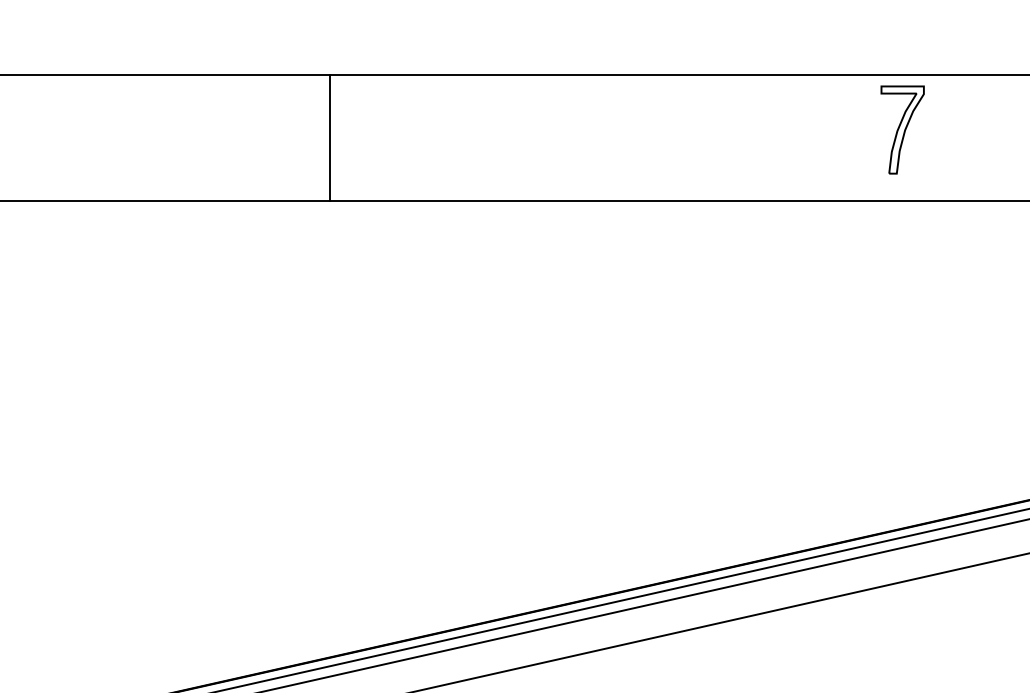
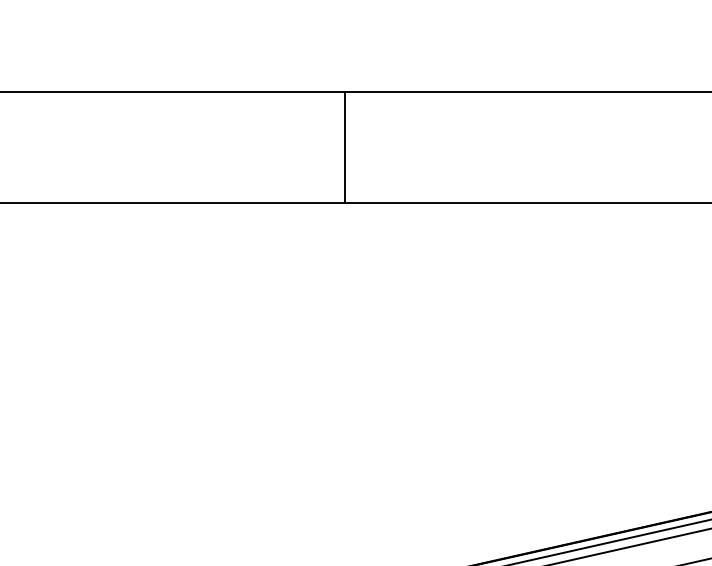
line: (330, 137) -> (345, 146), moved

